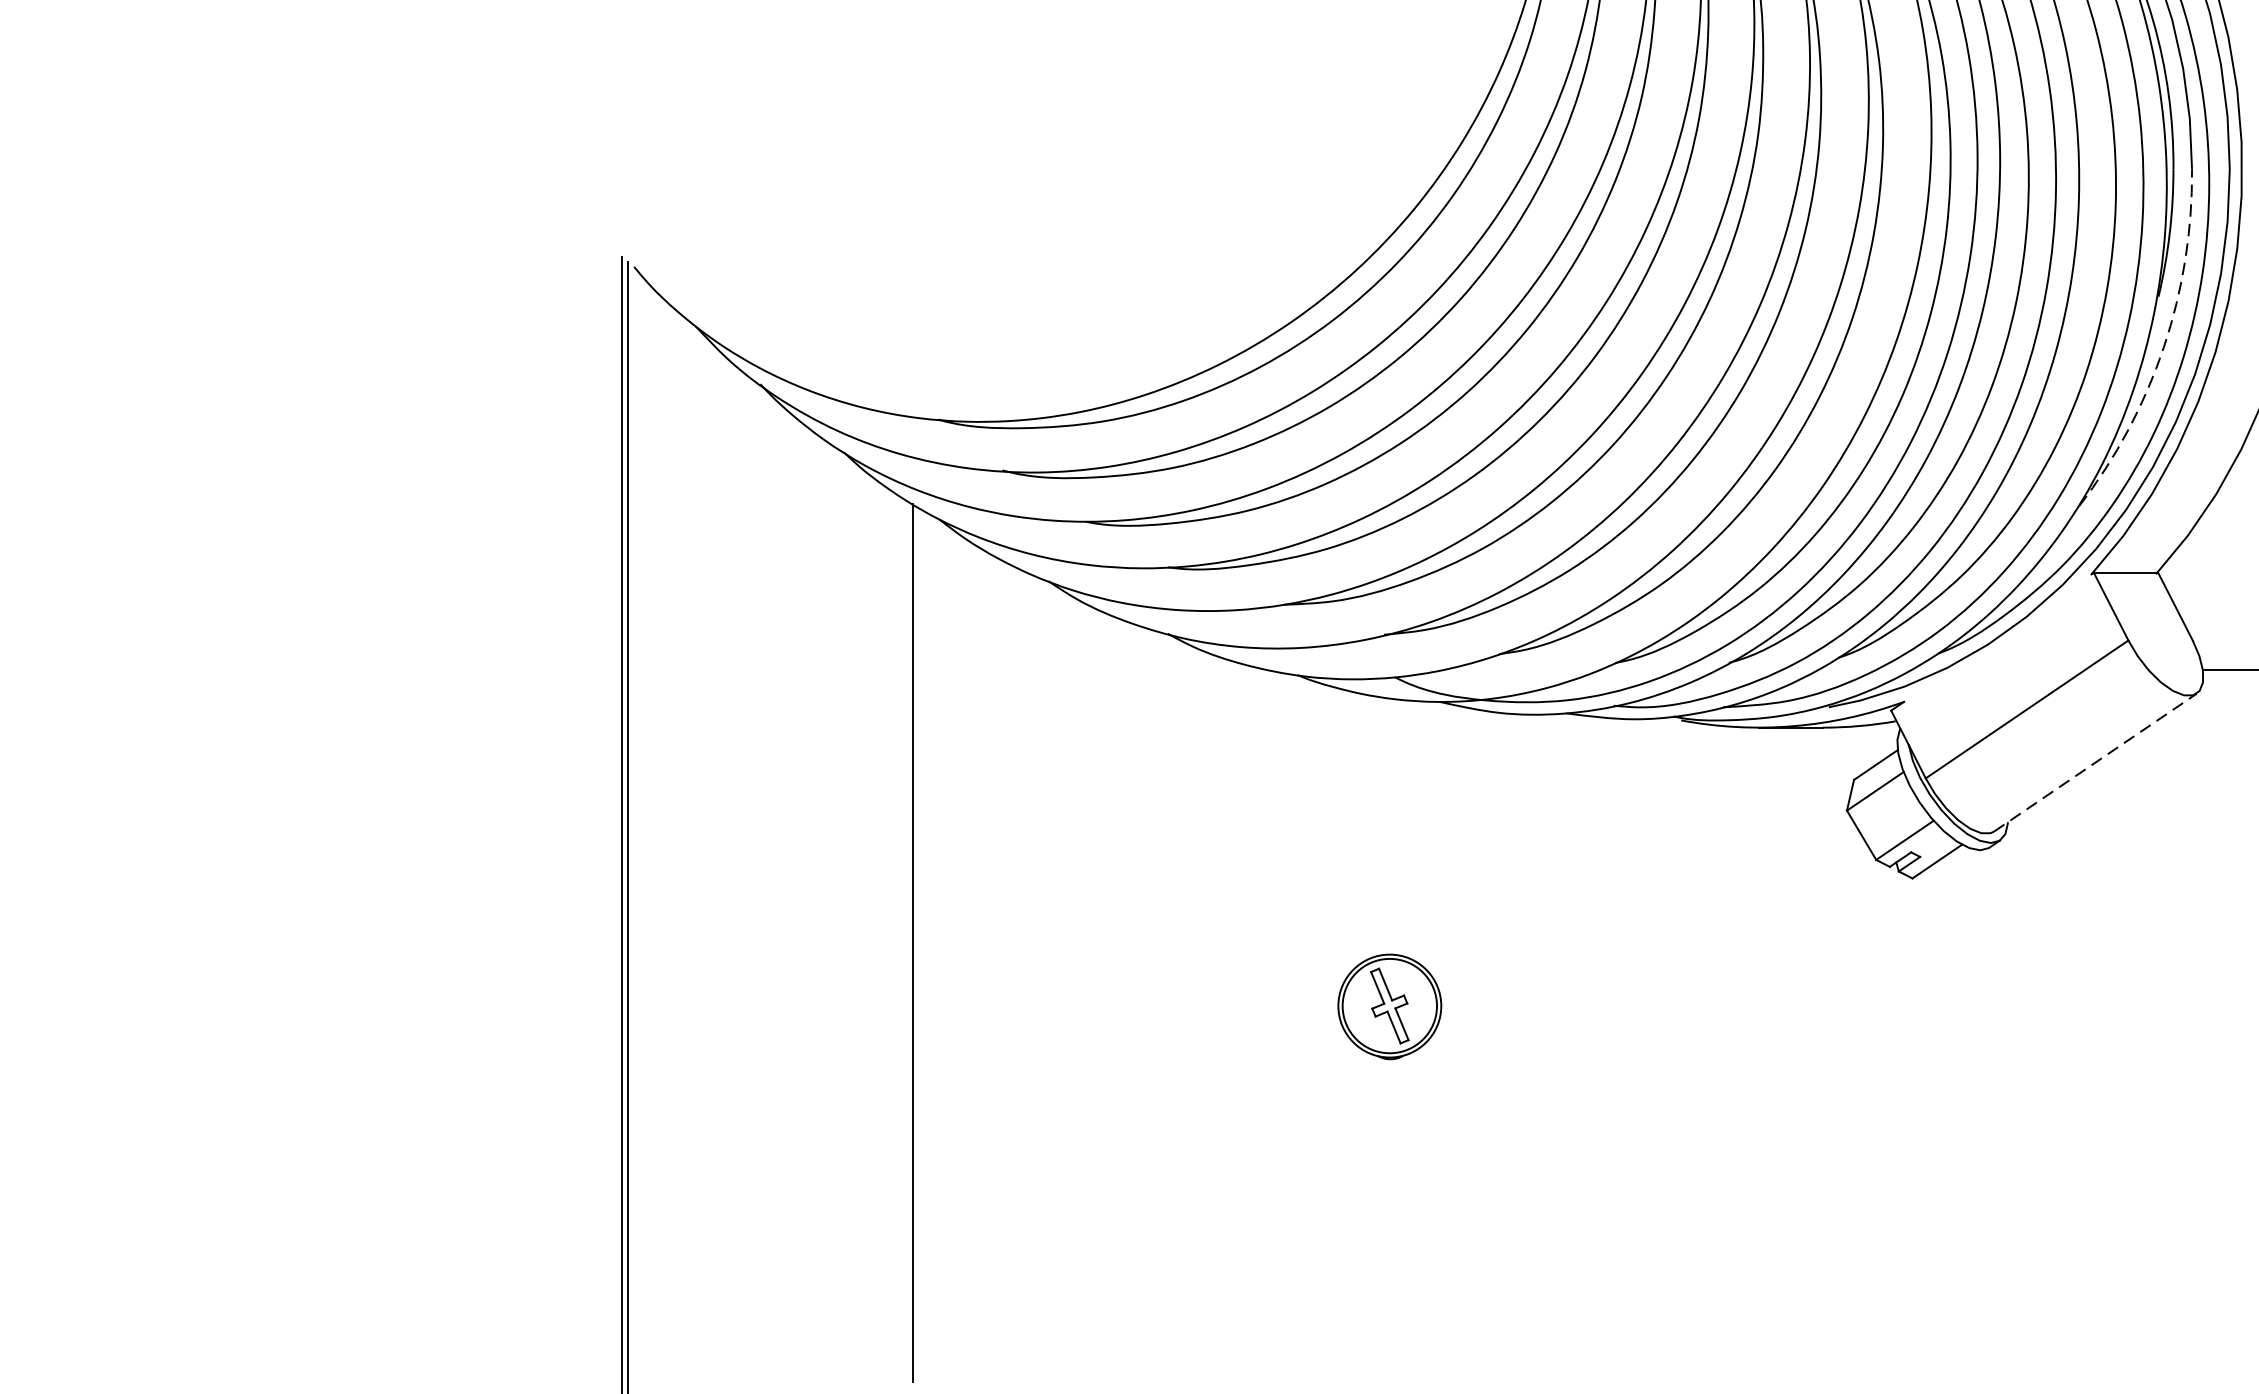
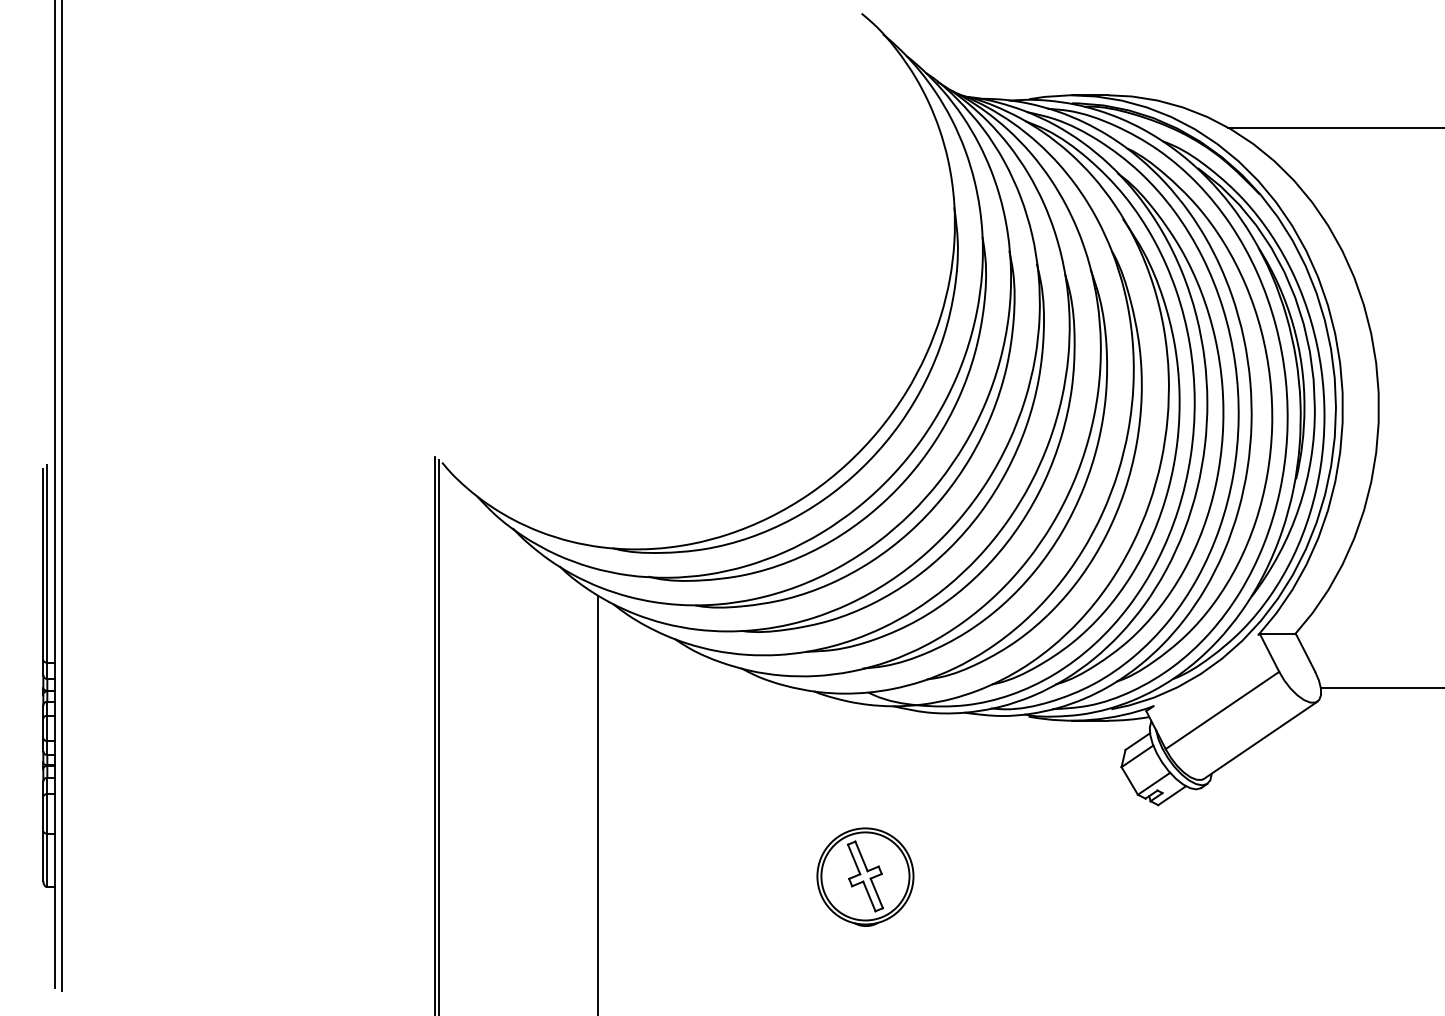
arc: (2164, 347) -> (1299, 507), dashed -> solid
line: (2094, 763) -> (1260, 740), dashed -> solid
part: (1389, 1005) -> (865, 876), size x1.67

